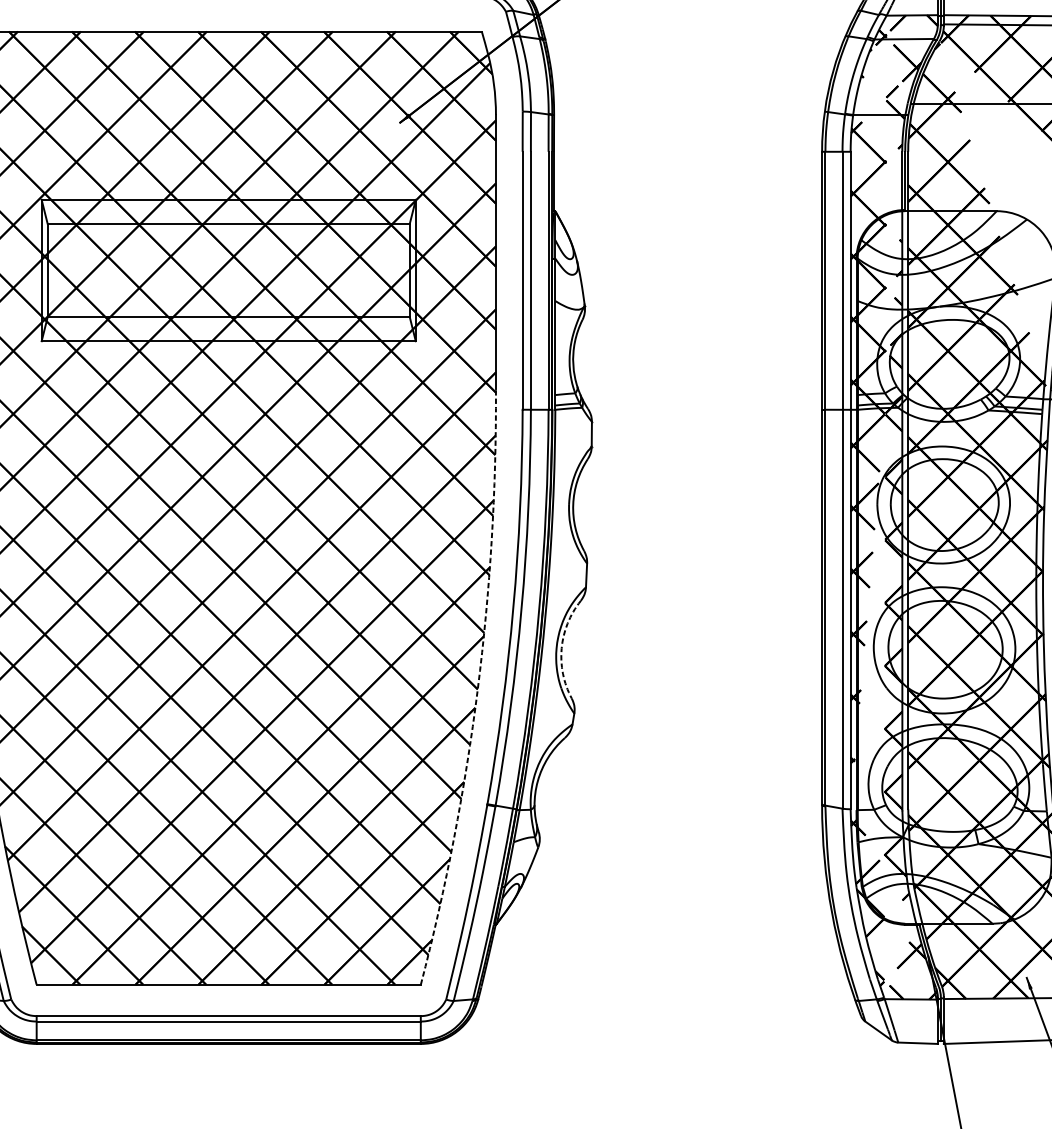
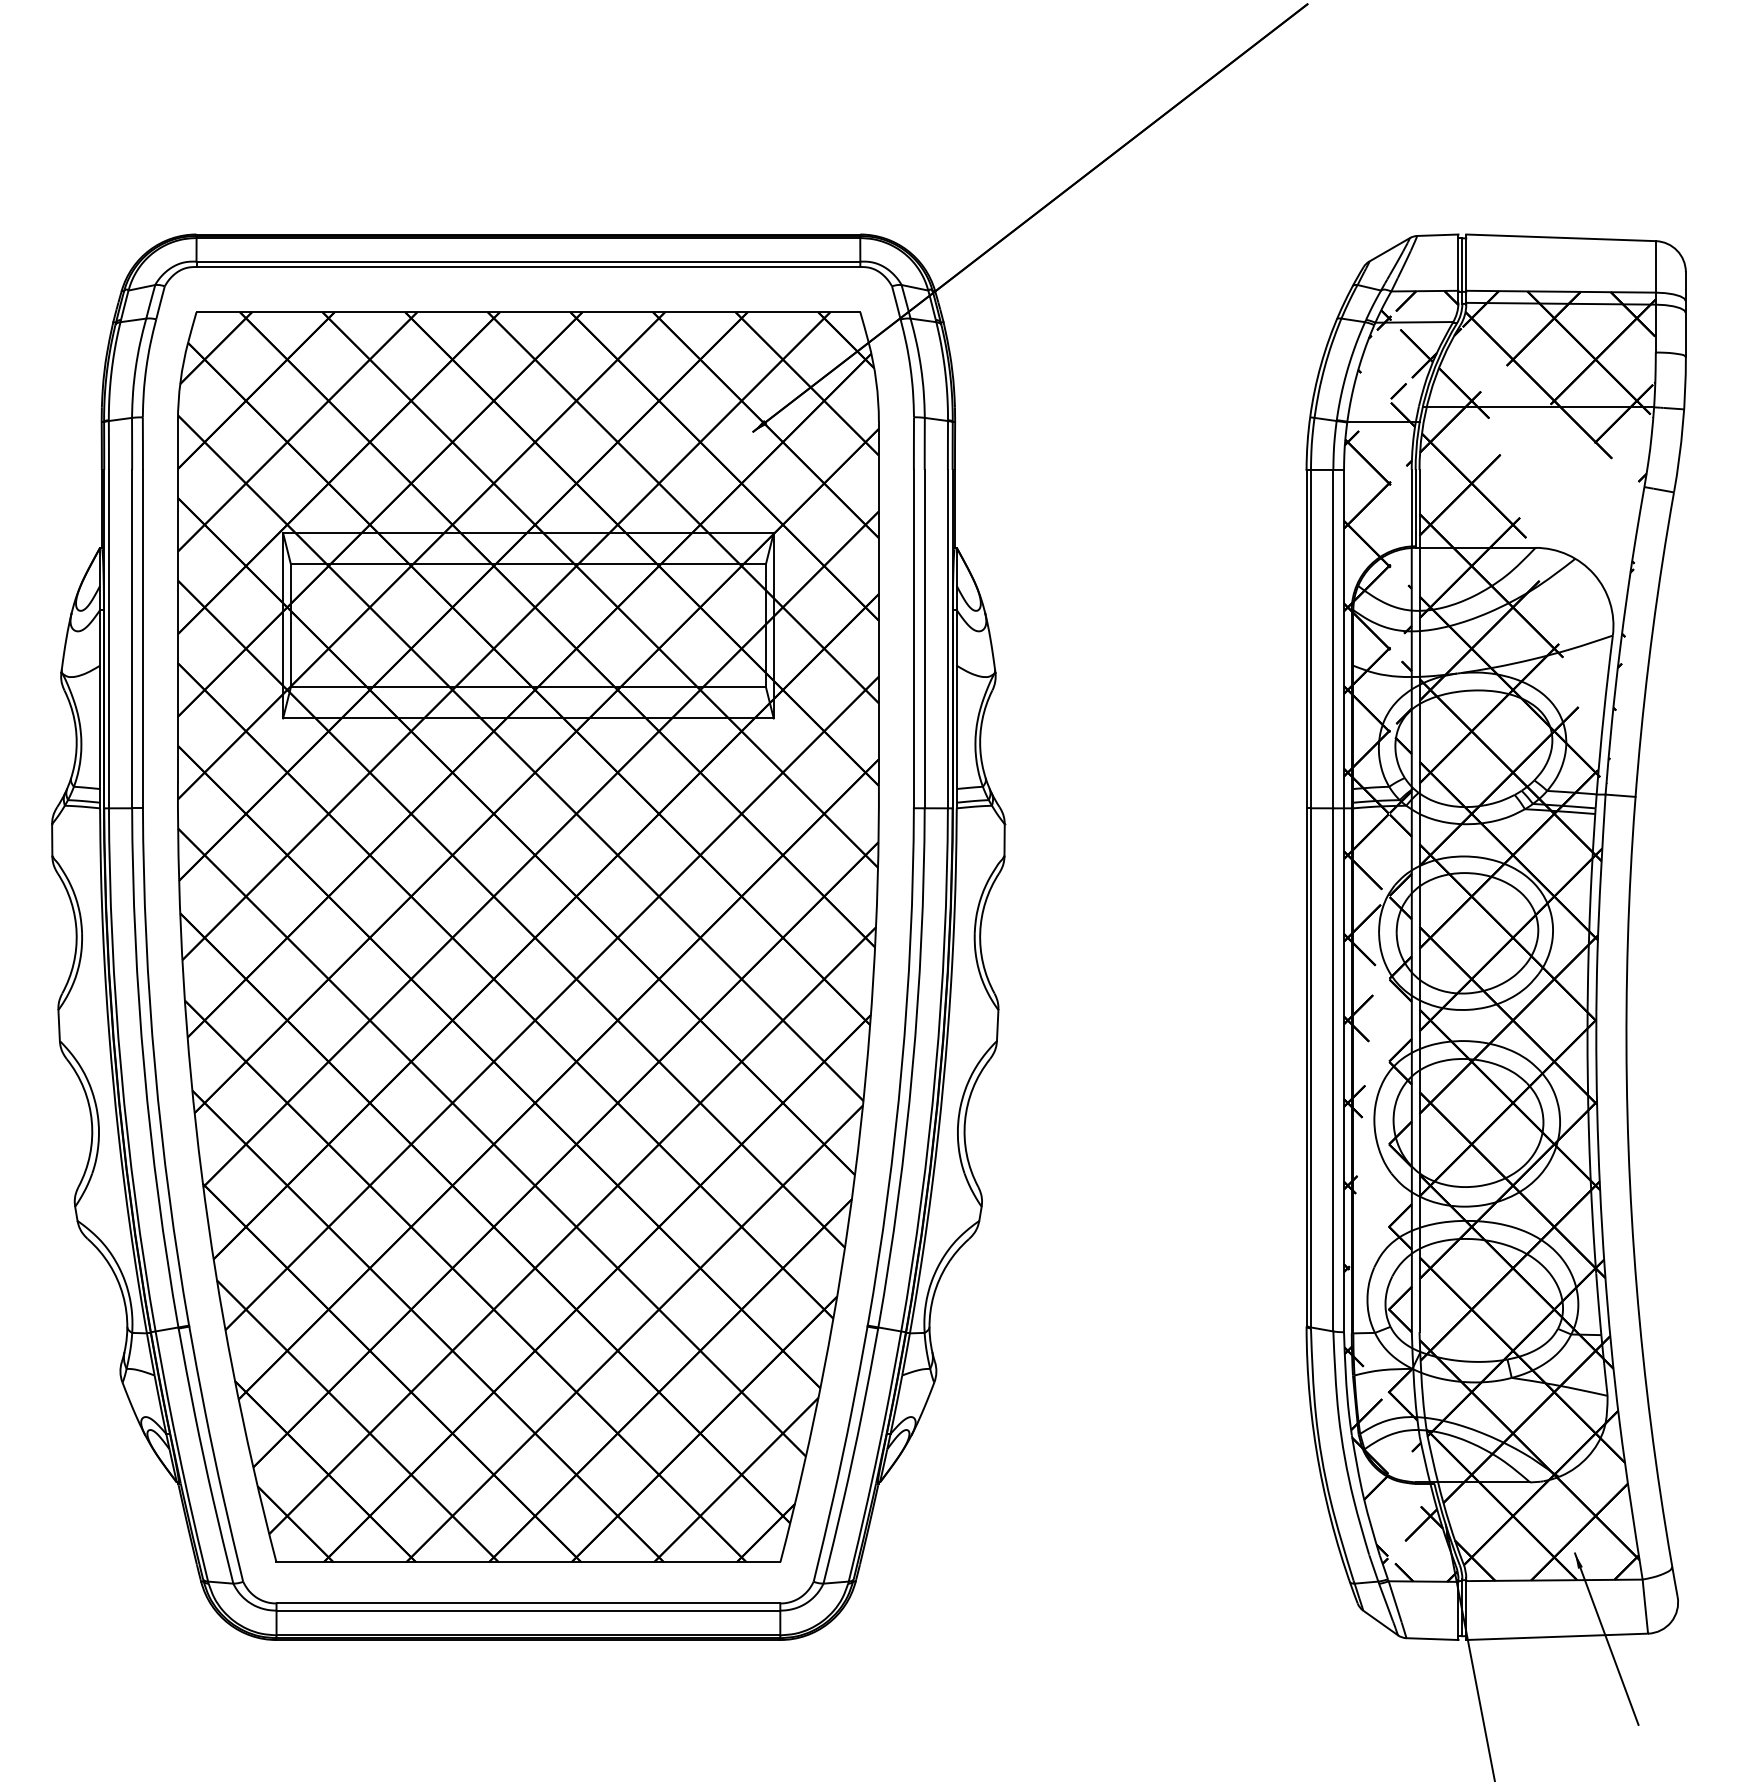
arc: (562, 648) -> (965, 1121), dashed -> solid
arc: (478, 689) -> (855, 1175), dashed -> solid

